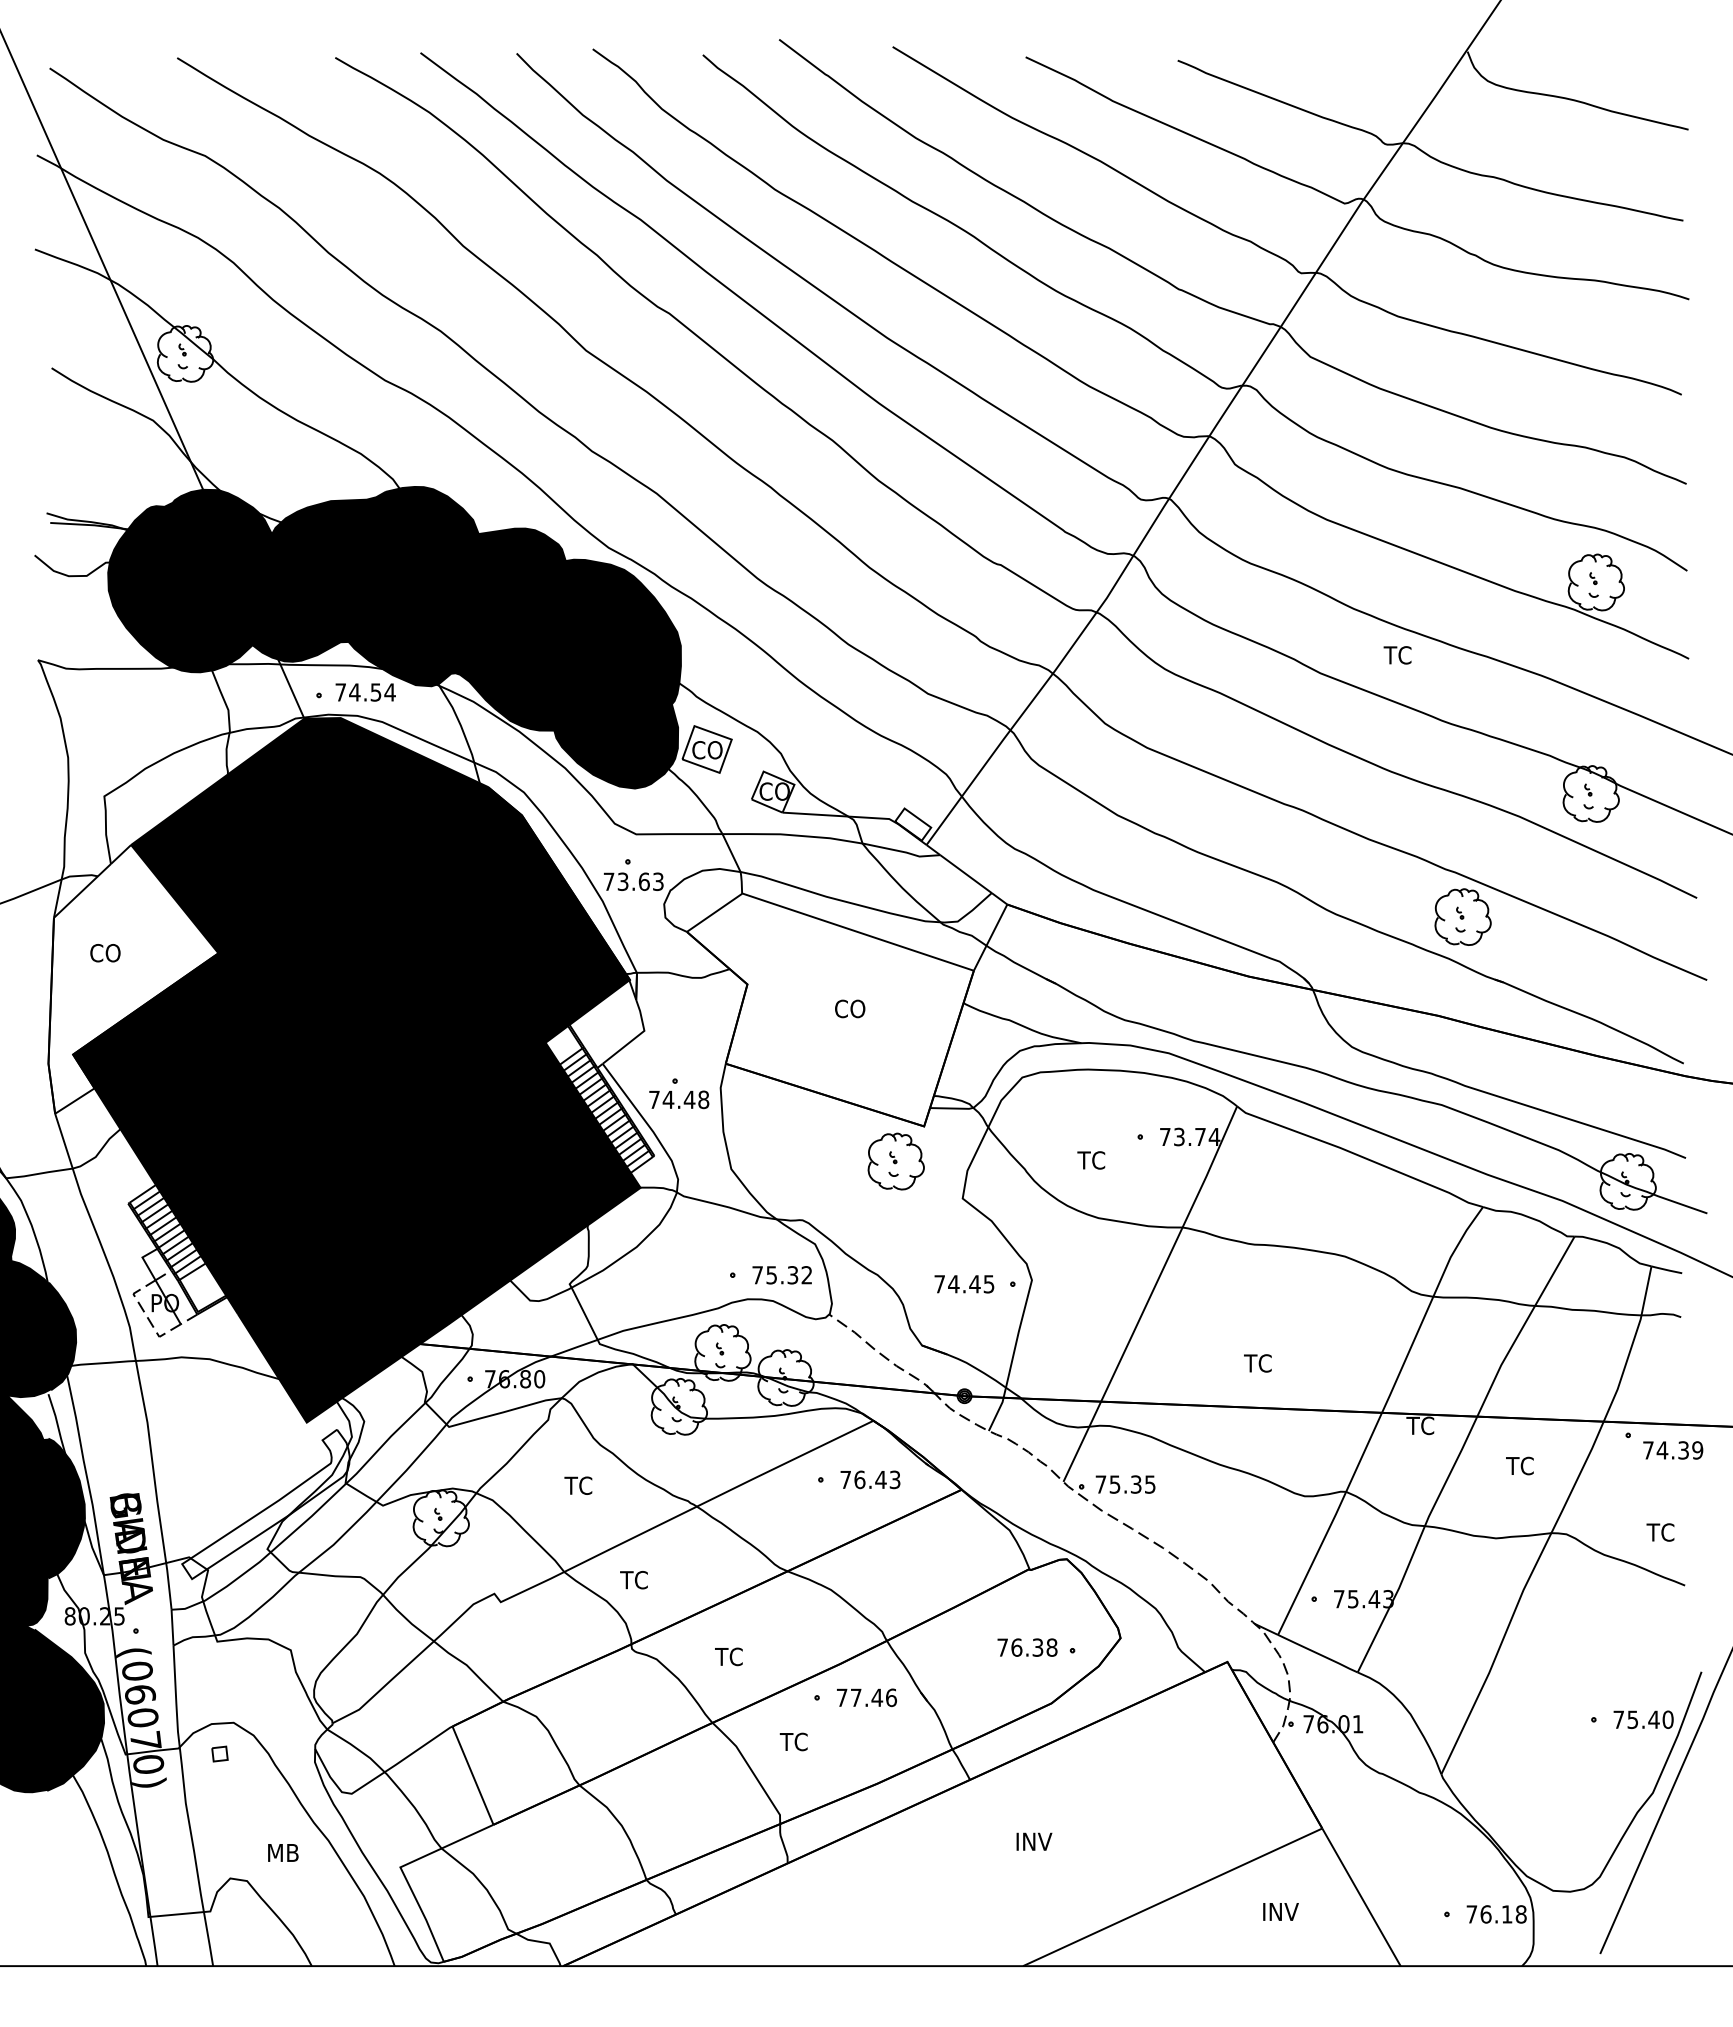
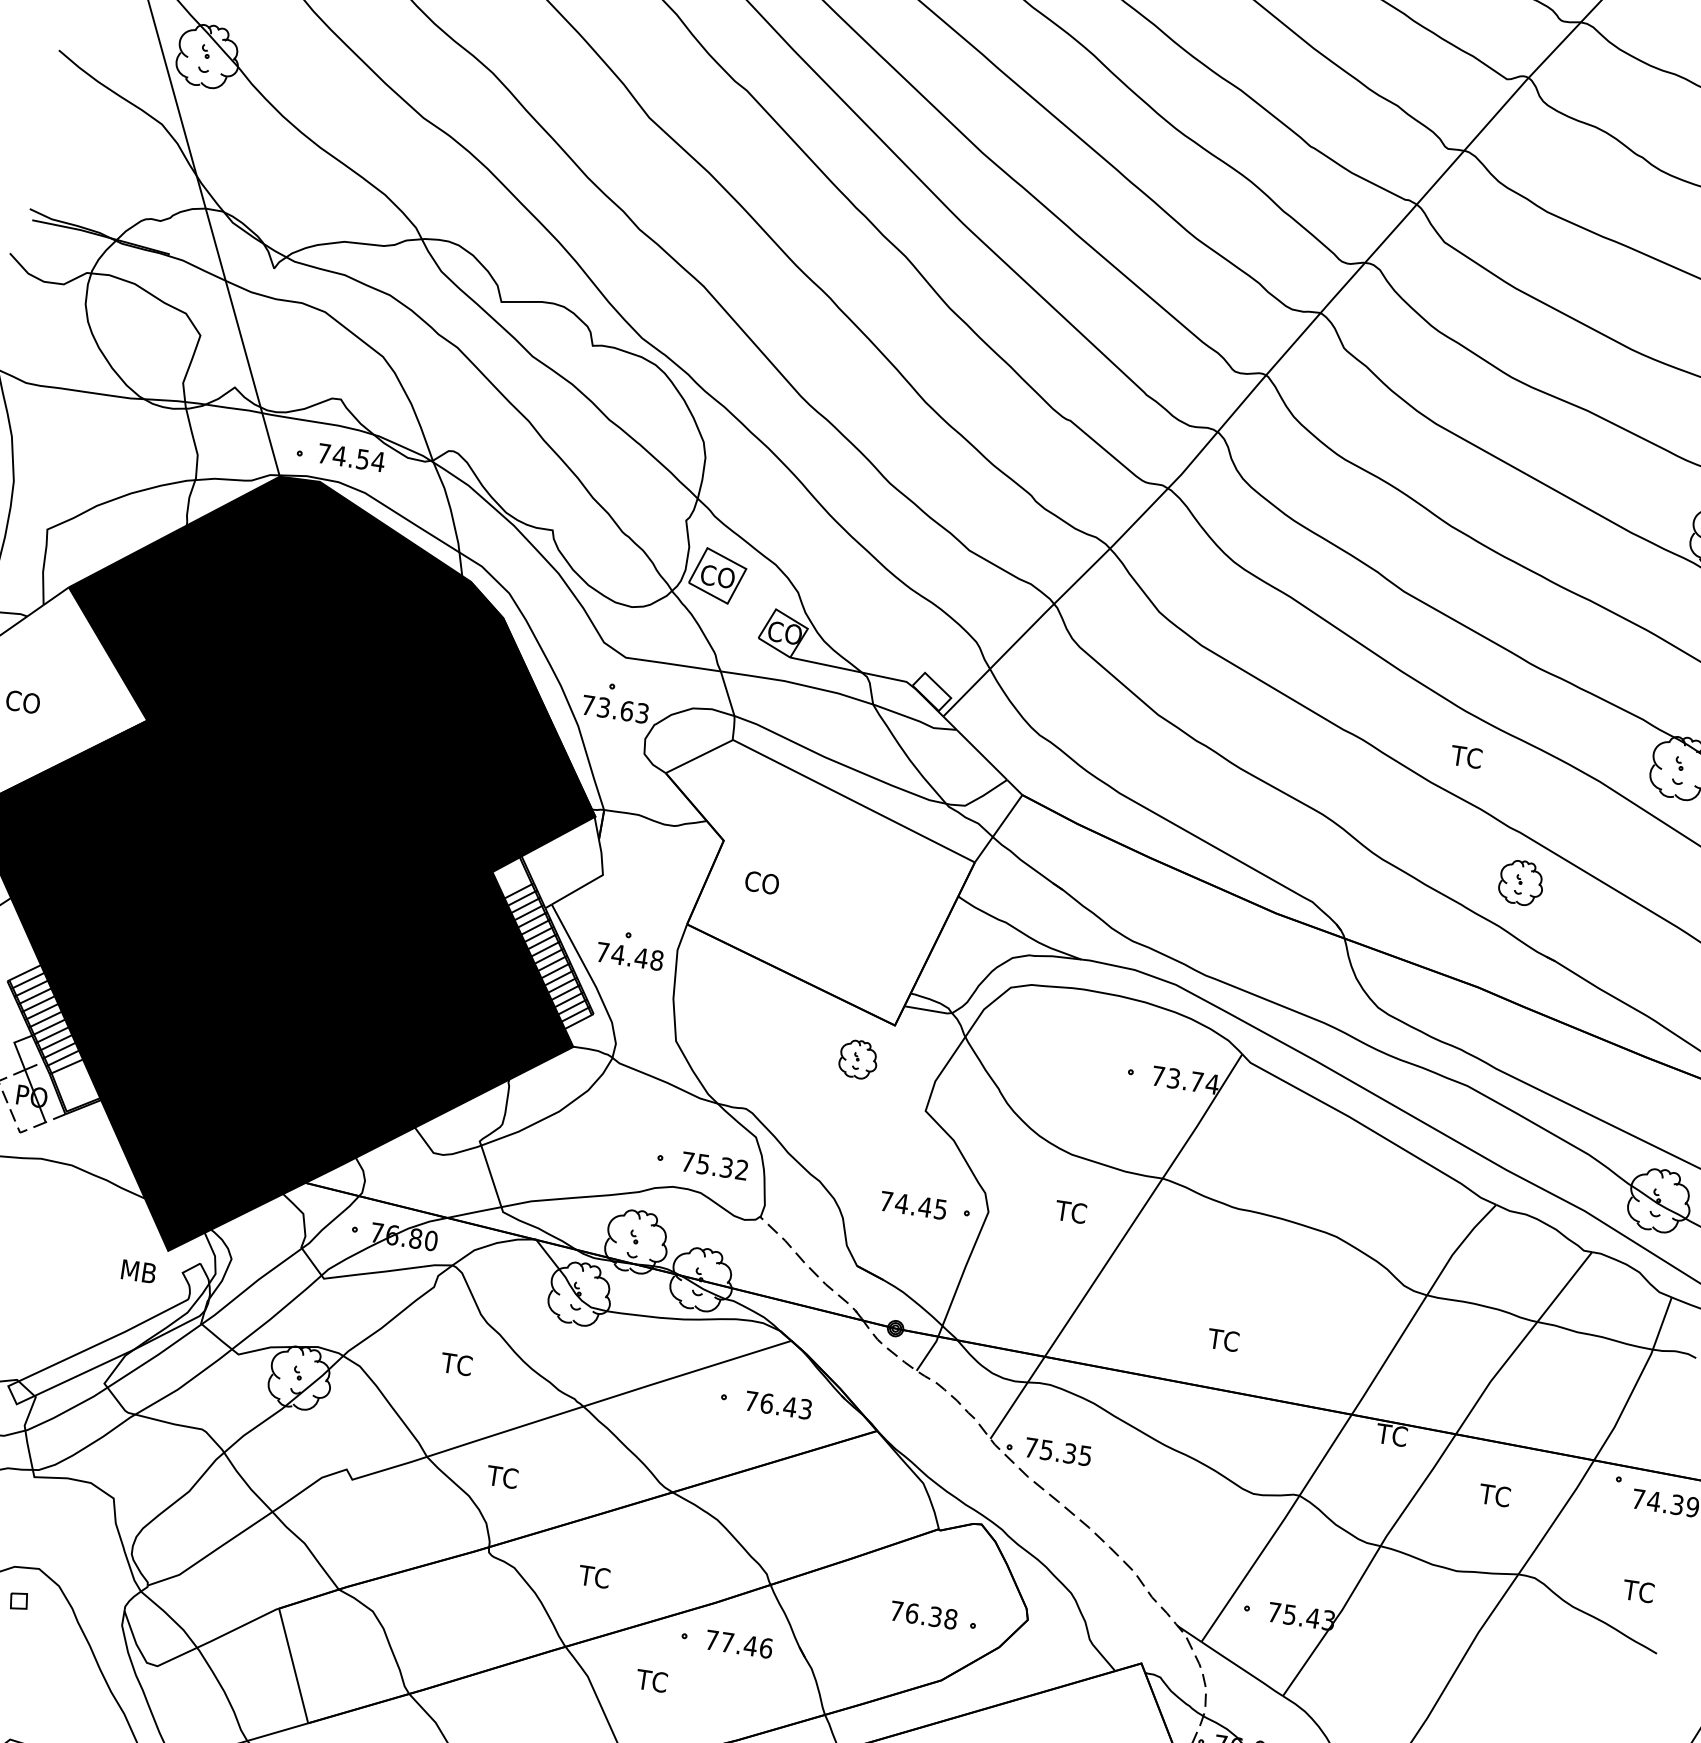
fill: (394, 637) -> (392, 402), removed
text: (1397, 655) -> (1466, 757), moved
part: (1462, 916) -> (1520, 882), size x0.7
text: (850, 1008) -> (762, 882), moved
text: (1091, 1160) -> (1071, 1212), moved
part: (895, 1161) -> (857, 1059), size x0.6
text: (283, 1852) -> (139, 1271), moved

